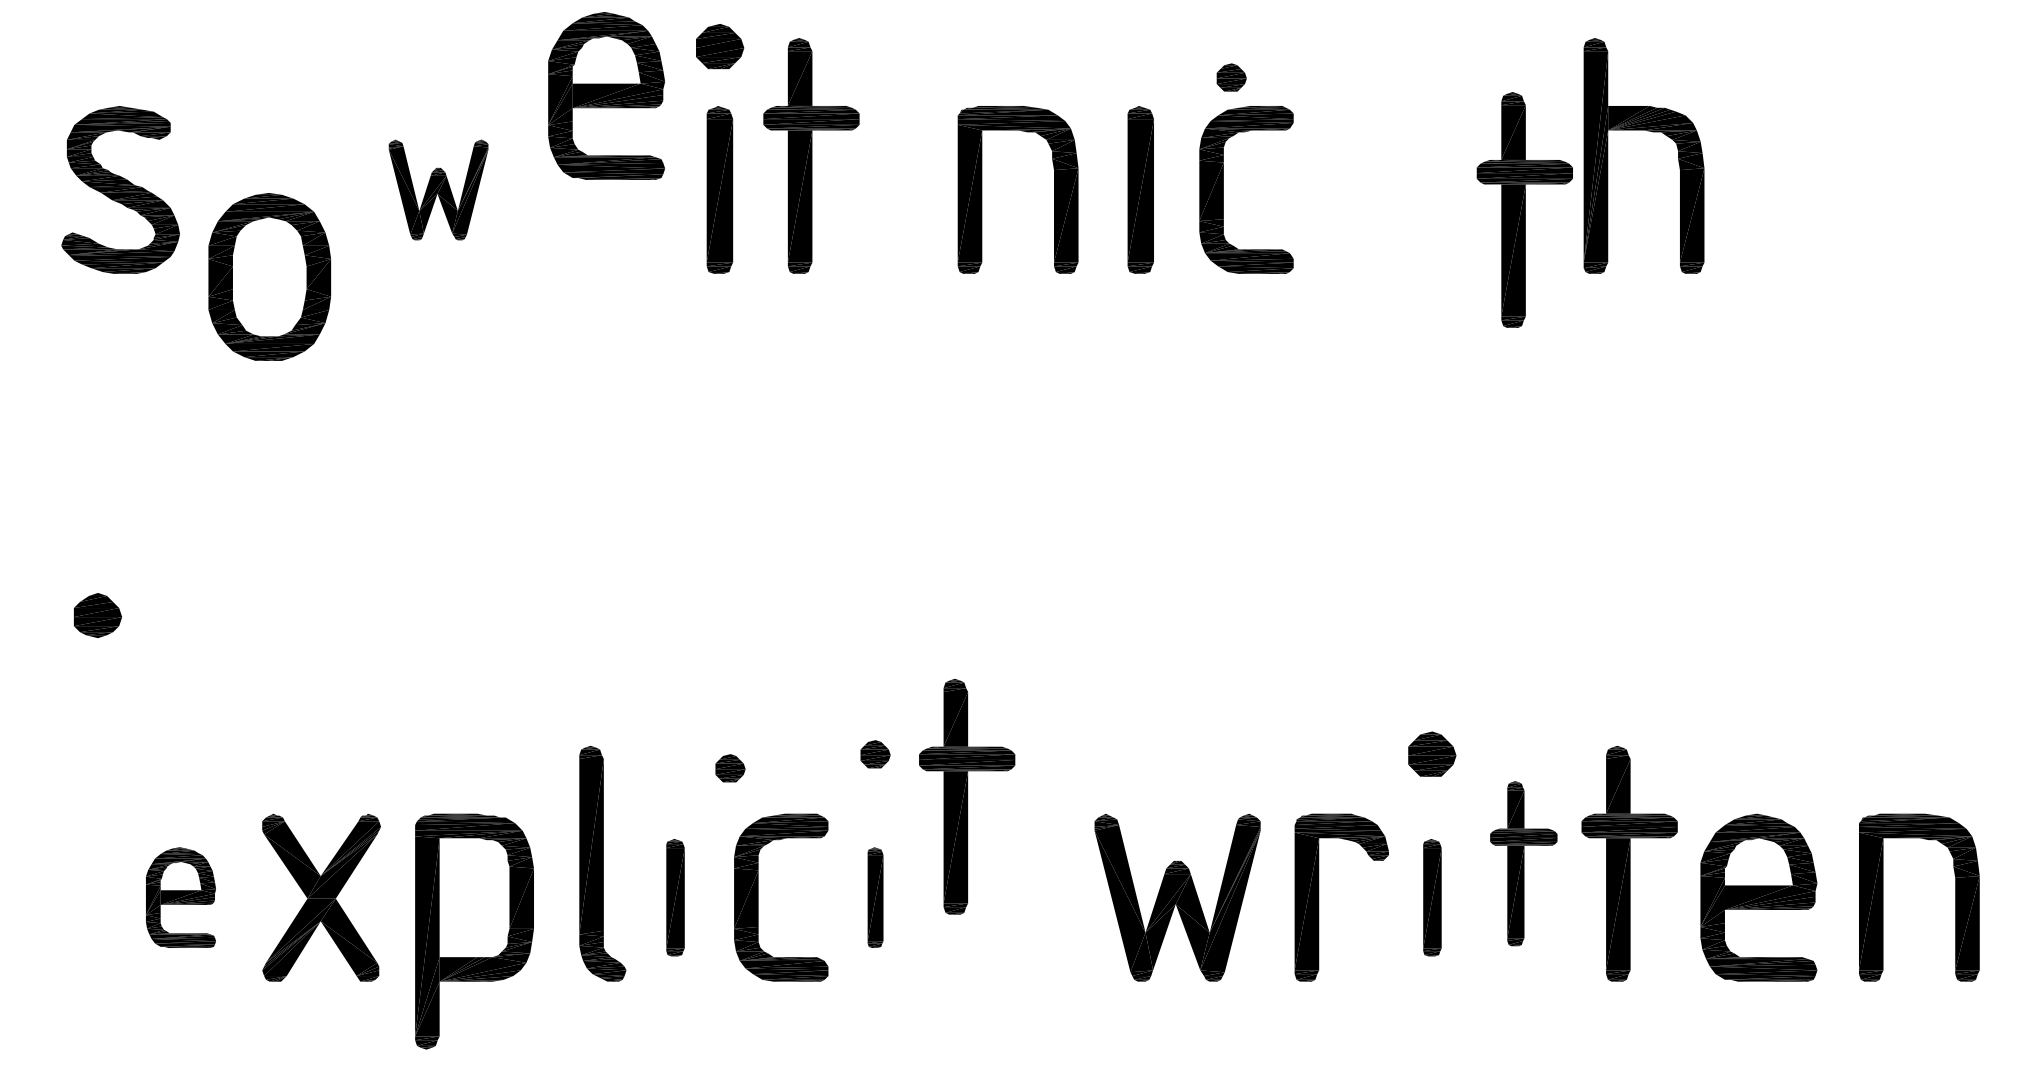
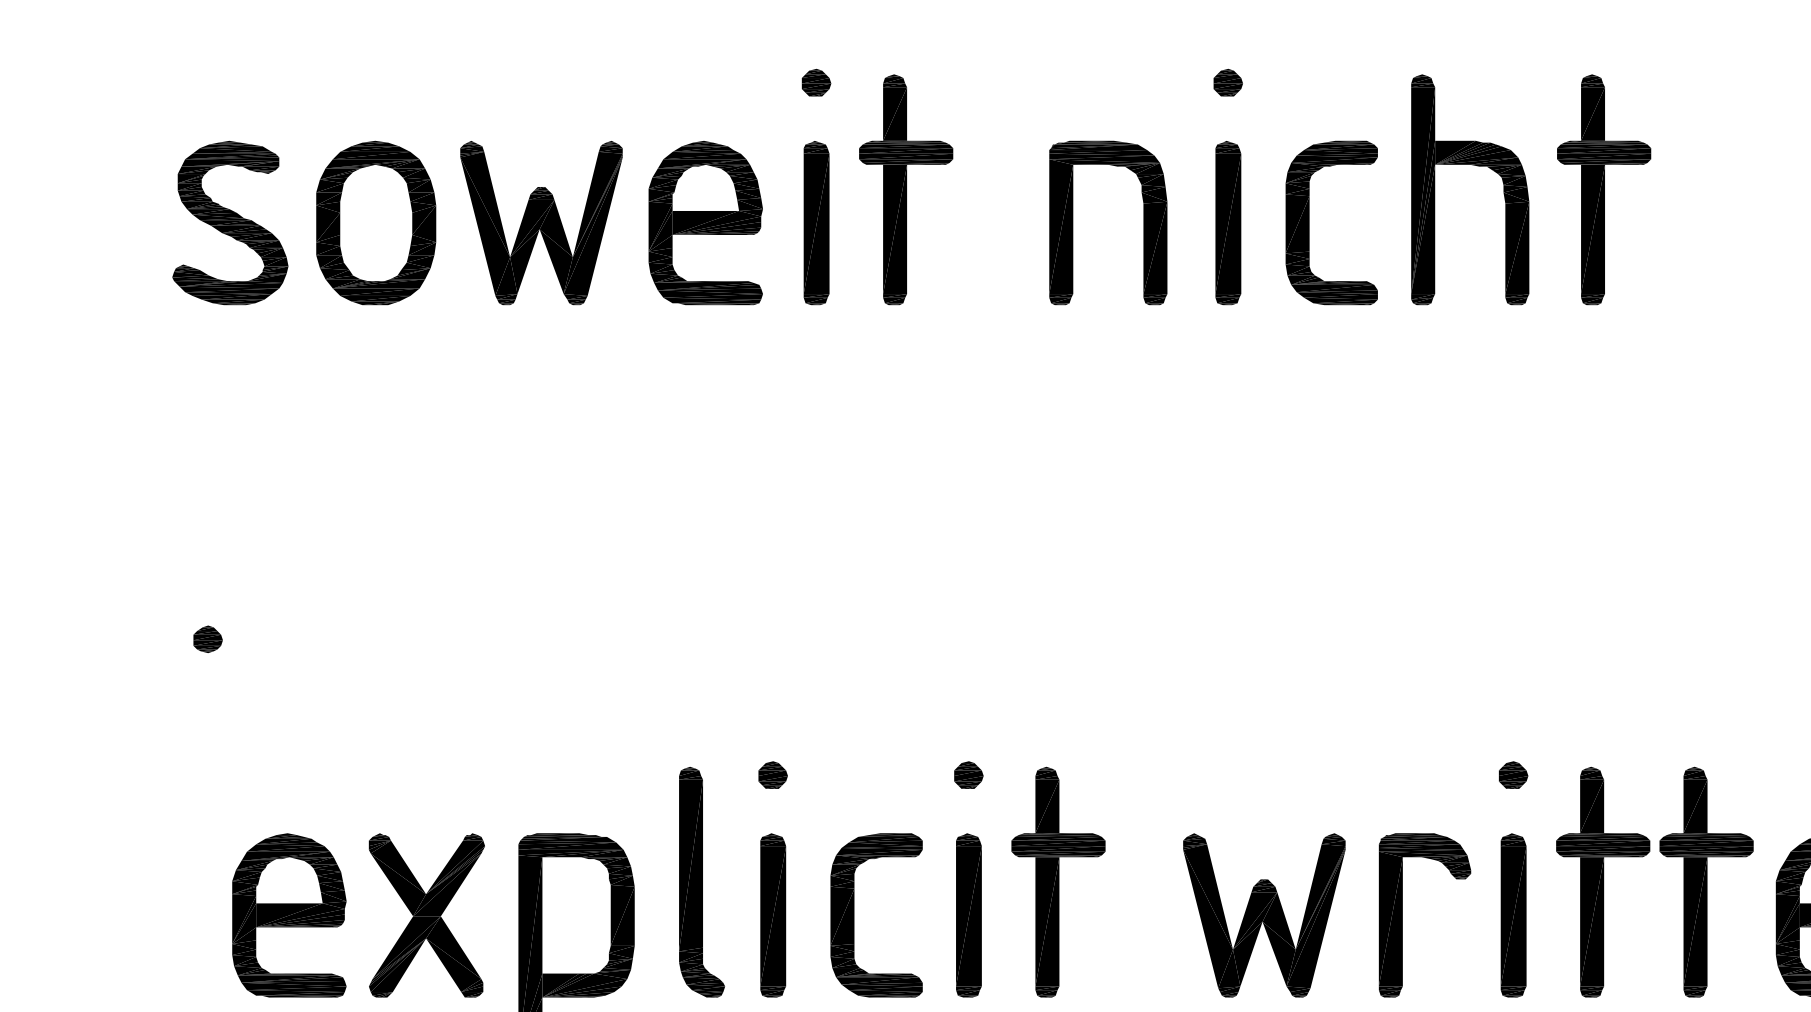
part: (719, 46) -> (816, 82), size x0.62
part: (1231, 77) -> (1228, 82), moved
part: (606, 95) -> (705, 222), moved
part: (1647, 131) -> (1473, 165), moved
part: (438, 189) -> (541, 222), size x1.67
part: (1524, 209) -> (1603, 189), moved
part: (269, 276) -> (375, 222), moved
part: (97, 615) -> (207, 639), size x0.62
part: (1432, 754) -> (1513, 775), size x0.62
part: (730, 768) -> (773, 775), moved
part: (967, 796) -> (1058, 881), moved
part: (1523, 863) -> (1602, 881), size x1.43
part: (180, 897) -> (288, 915), size x1.67
part: (675, 897) -> (773, 915), size x1.43
part: (875, 897) -> (968, 915), size x1.67
part: (1432, 897) -> (1513, 915), size x1.43

